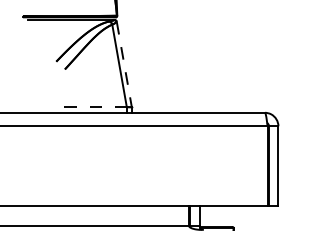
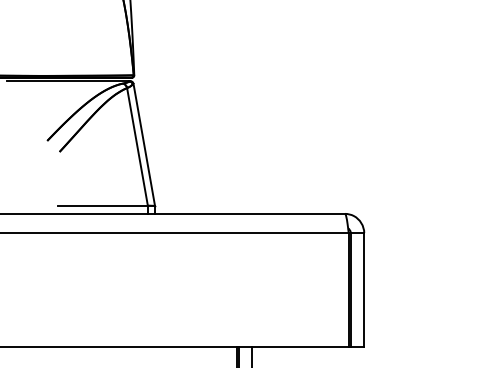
line: (124, 64) -> (144, 144), dashed -> solid
line: (95, 106) -> (103, 205), dashed -> solid

